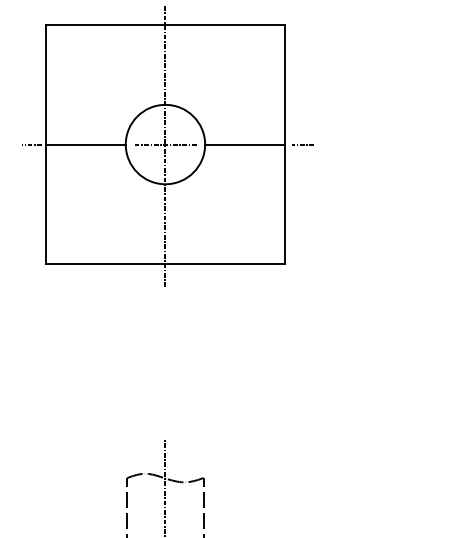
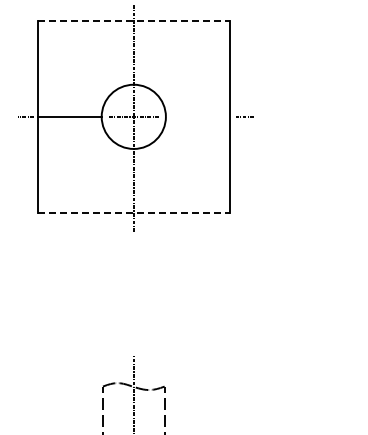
line: (166, 25) -> (134, 20), solid -> dashed
line: (244, 144) -> (197, 116), removed
line: (166, 264) -> (134, 213), solid -> dashed

